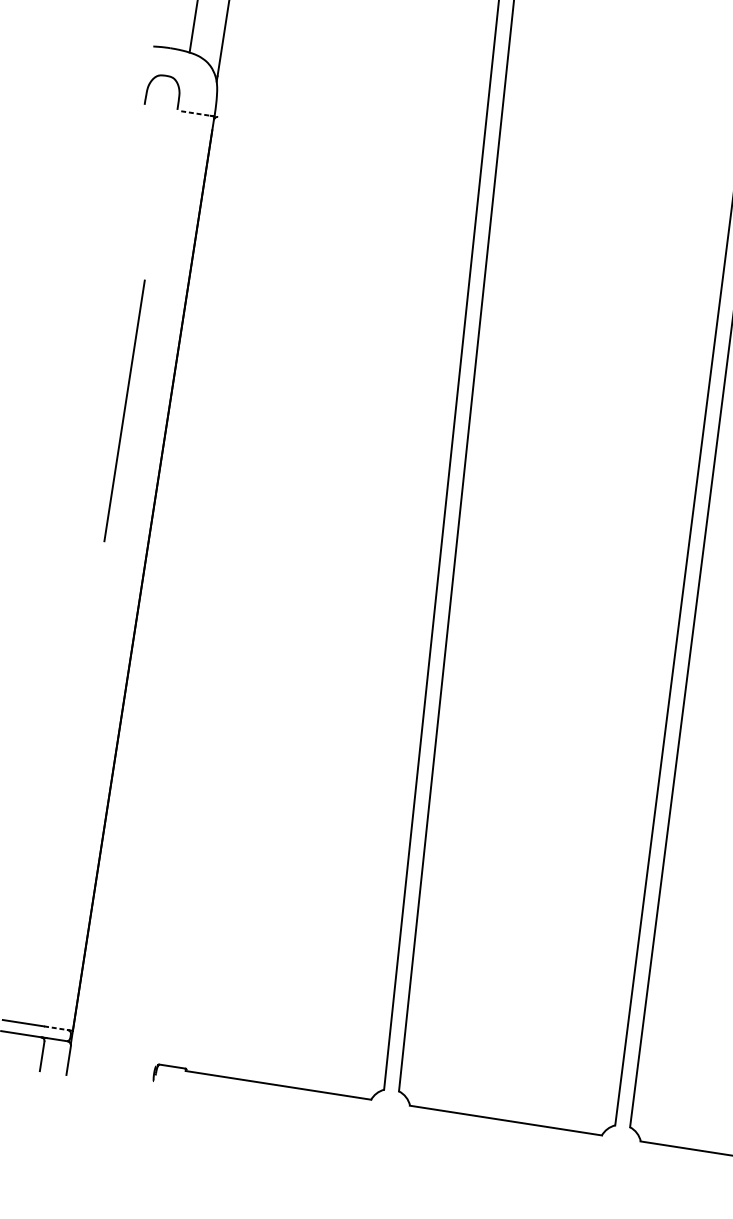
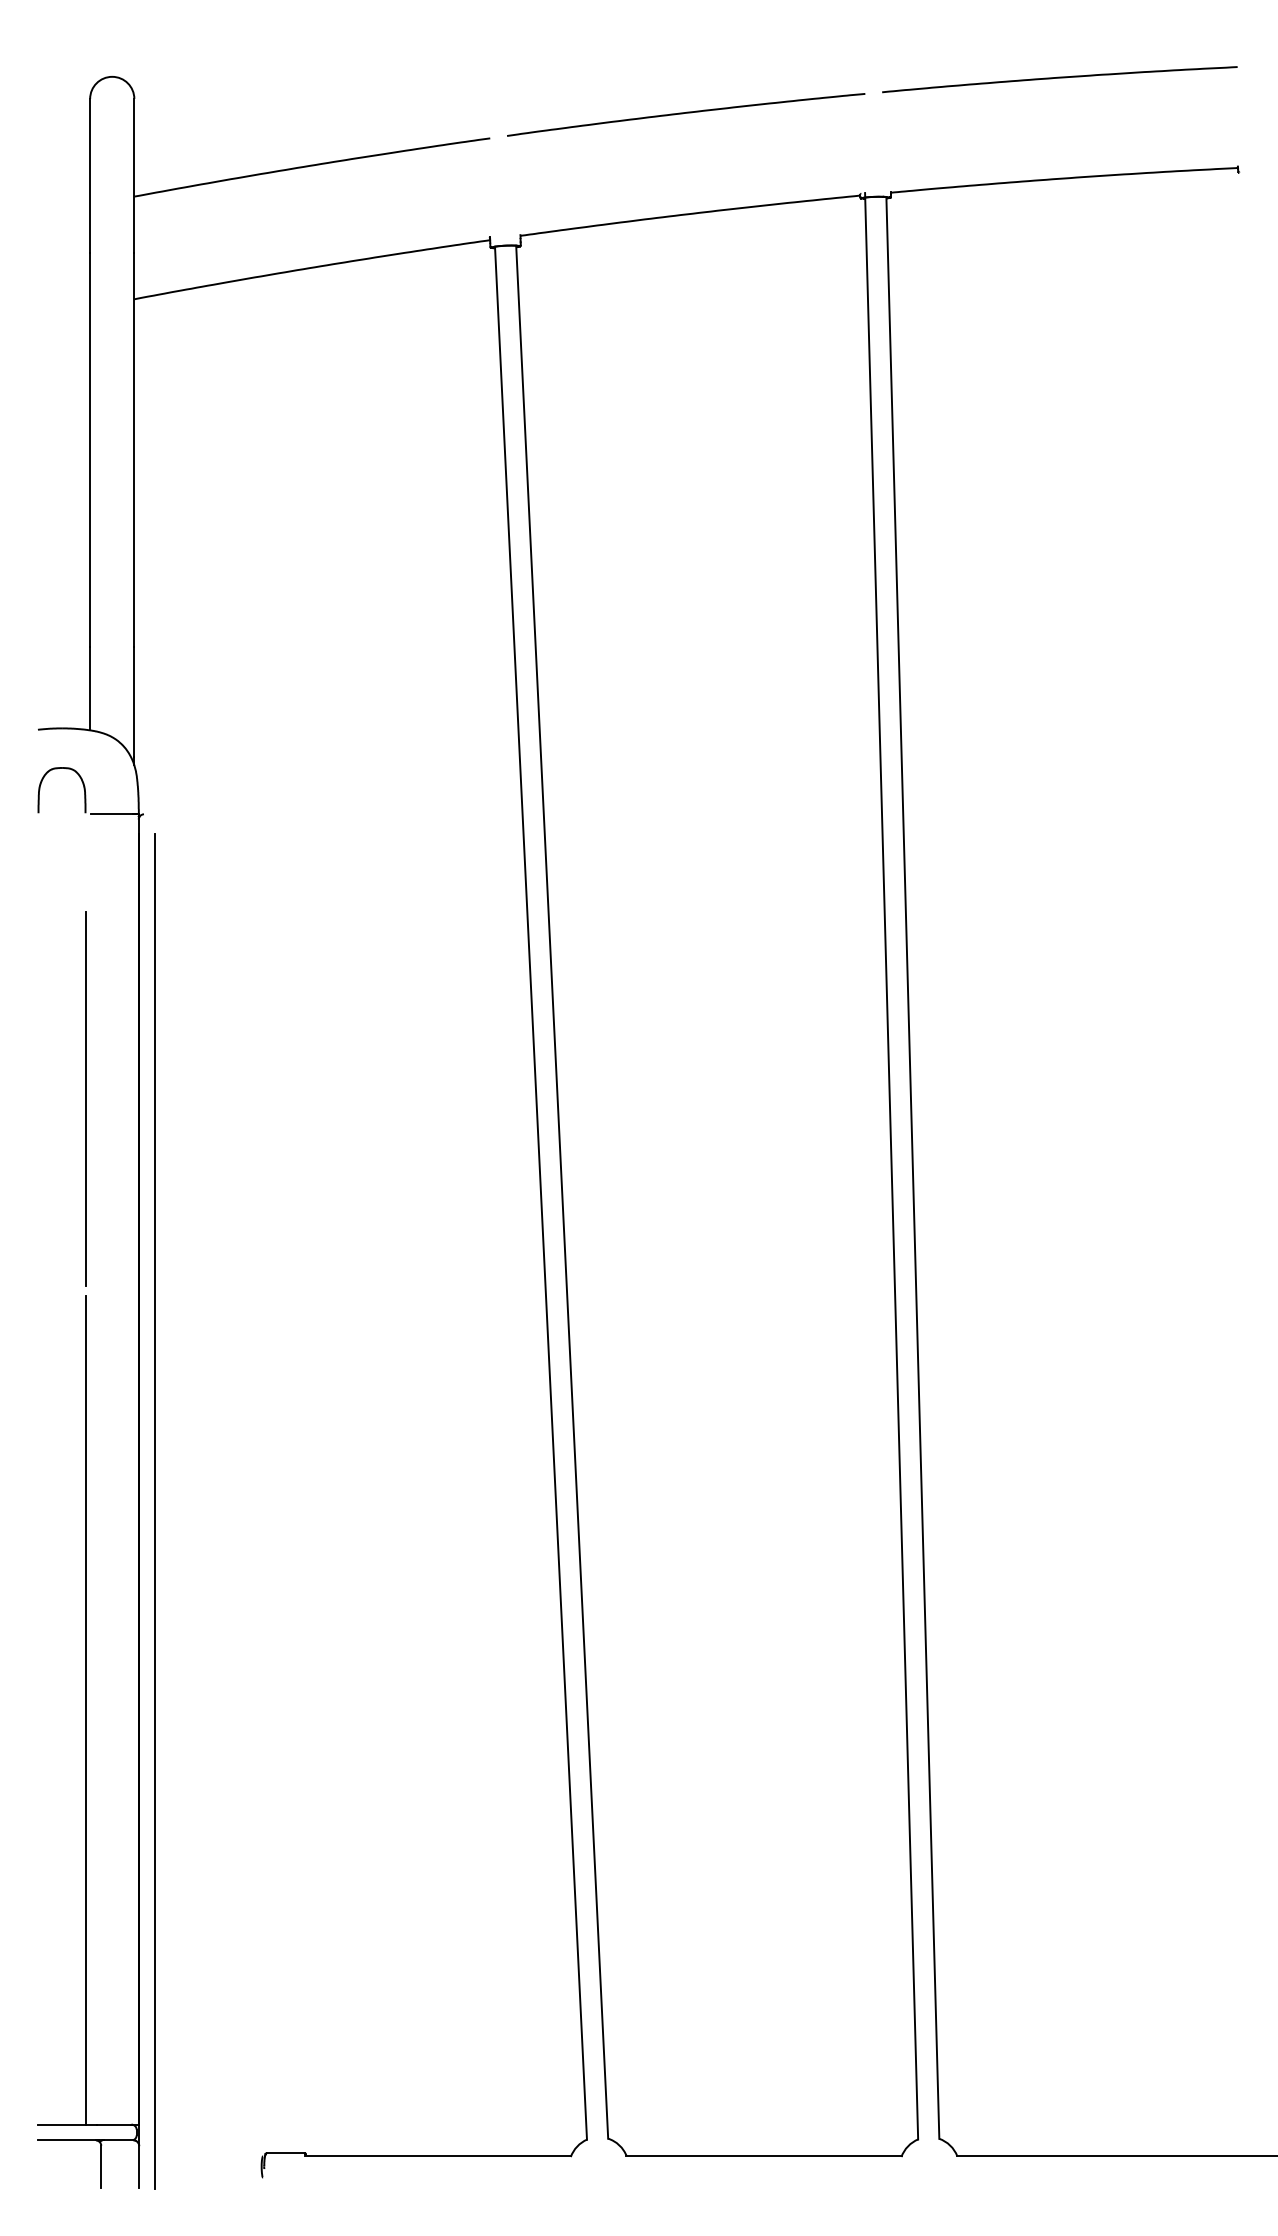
line: (196, 113) -> (112, 814), dashed -> solid
line: (124, 410) -> (85, 1098), moved
line: (150, 604) -> (154, 1511), added
line: (80, 735) -> (85, 1709), added
line: (56, 1028) -> (114, 2124), dashed -> solid

